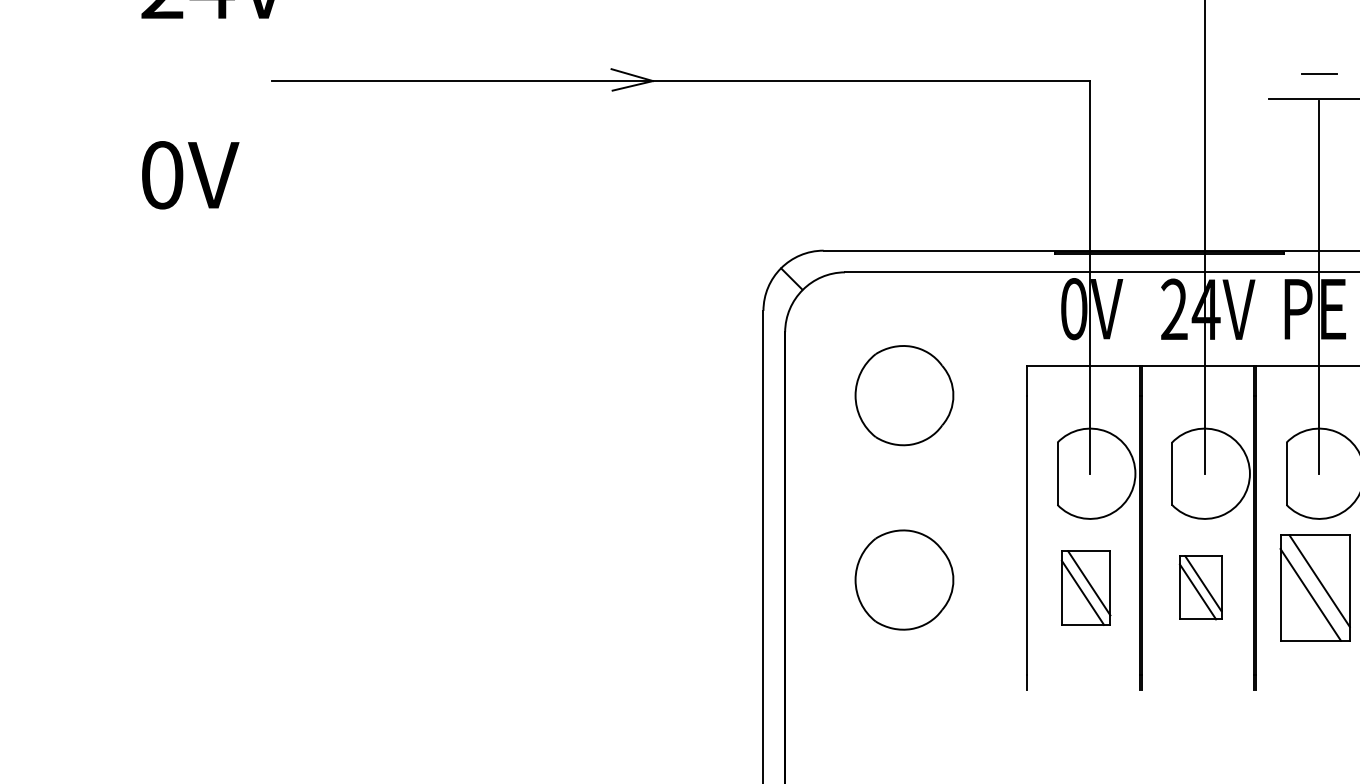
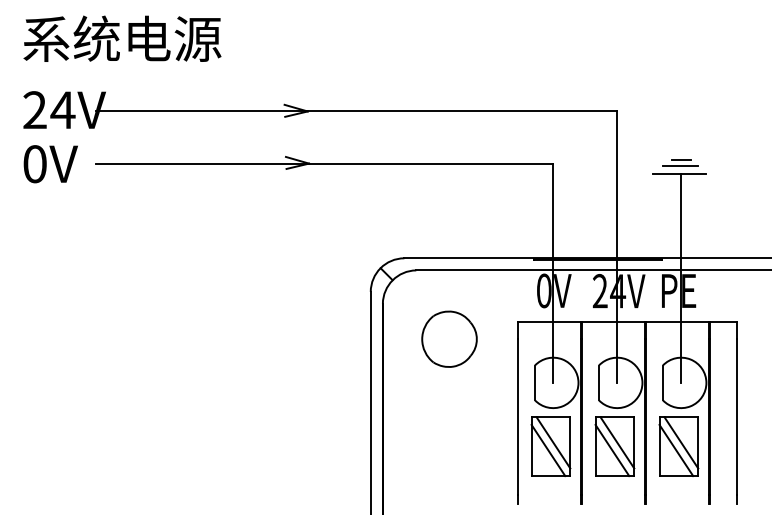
line: (1318, 86) -> (680, 166), added
text: (189, 175) -> (50, 164), moved
part: (904, 578) -> (449, 441), removed
part: (1085, 587) -> (550, 446), size x1.43
part: (1199, 587) -> (614, 446), size x1.67

